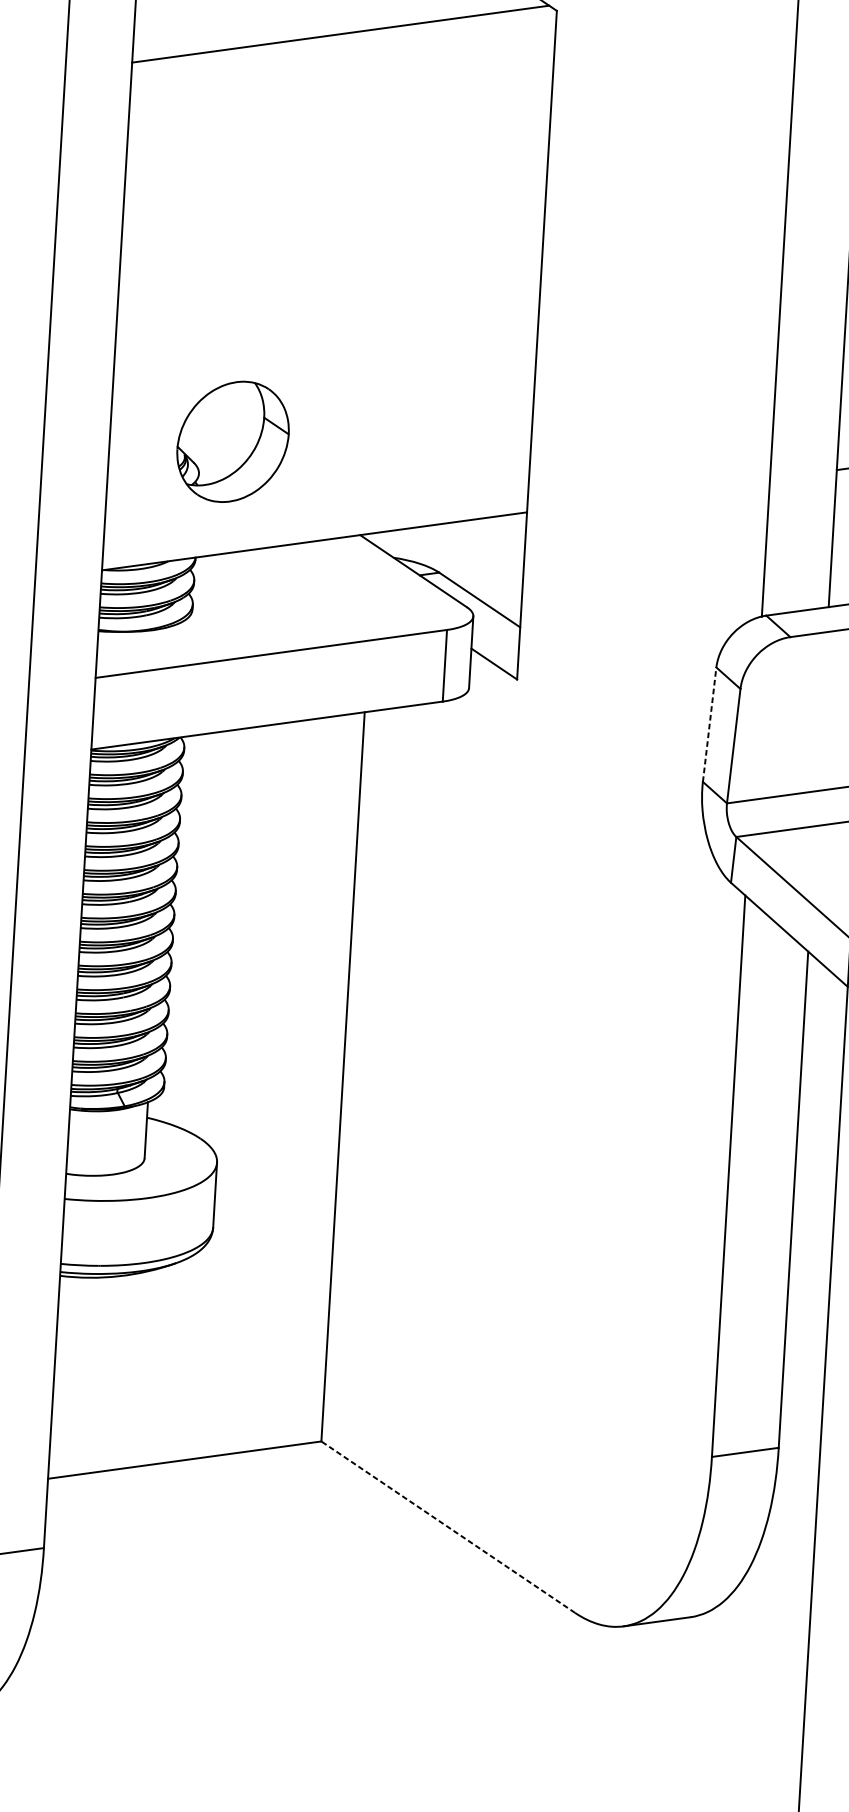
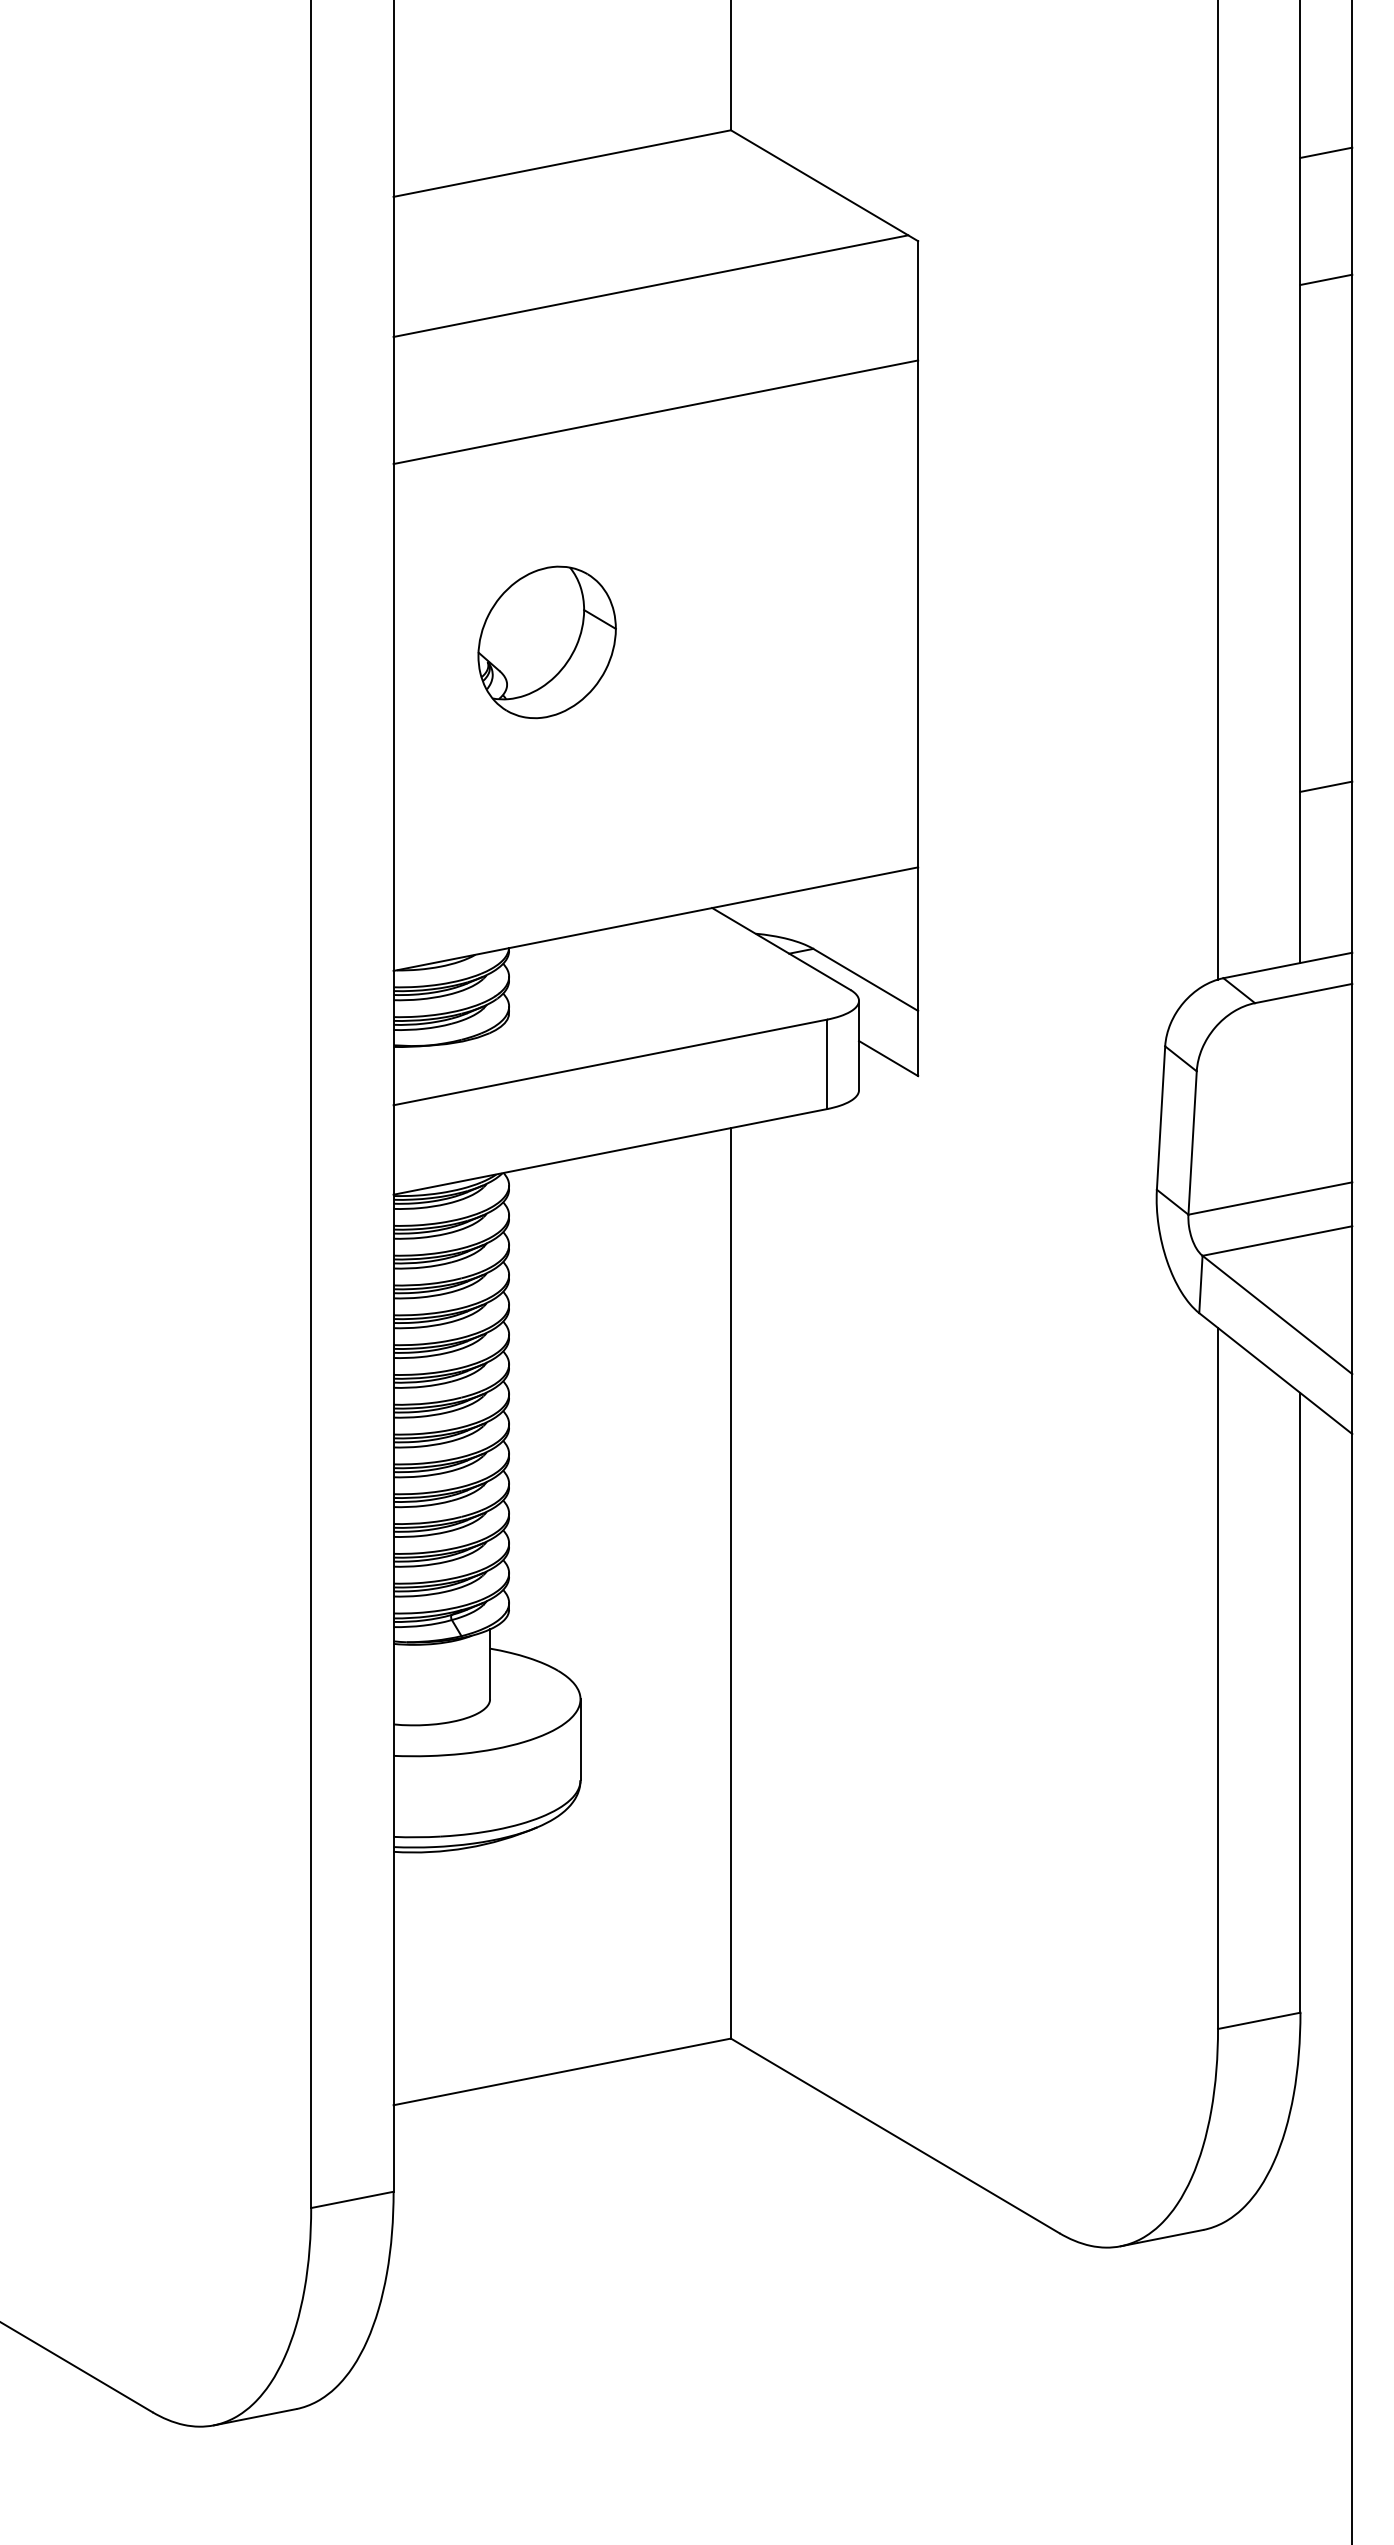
line: (338, 135) -> (655, 412), added
part: (232, 441) -> (546, 642), moved
line: (709, 725) -> (1161, 1118), dashed -> solid
line: (448, 1526) -> (895, 2135), dashed -> solid

